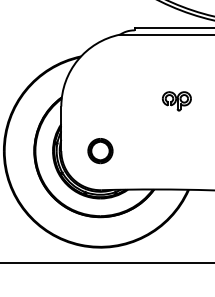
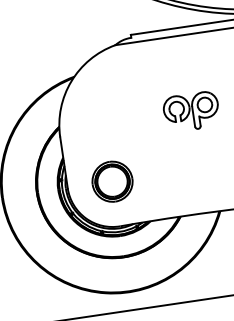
part: (176, 101) -> (191, 112), size x1.67
part: (100, 150) -> (112, 181), size x1.43

